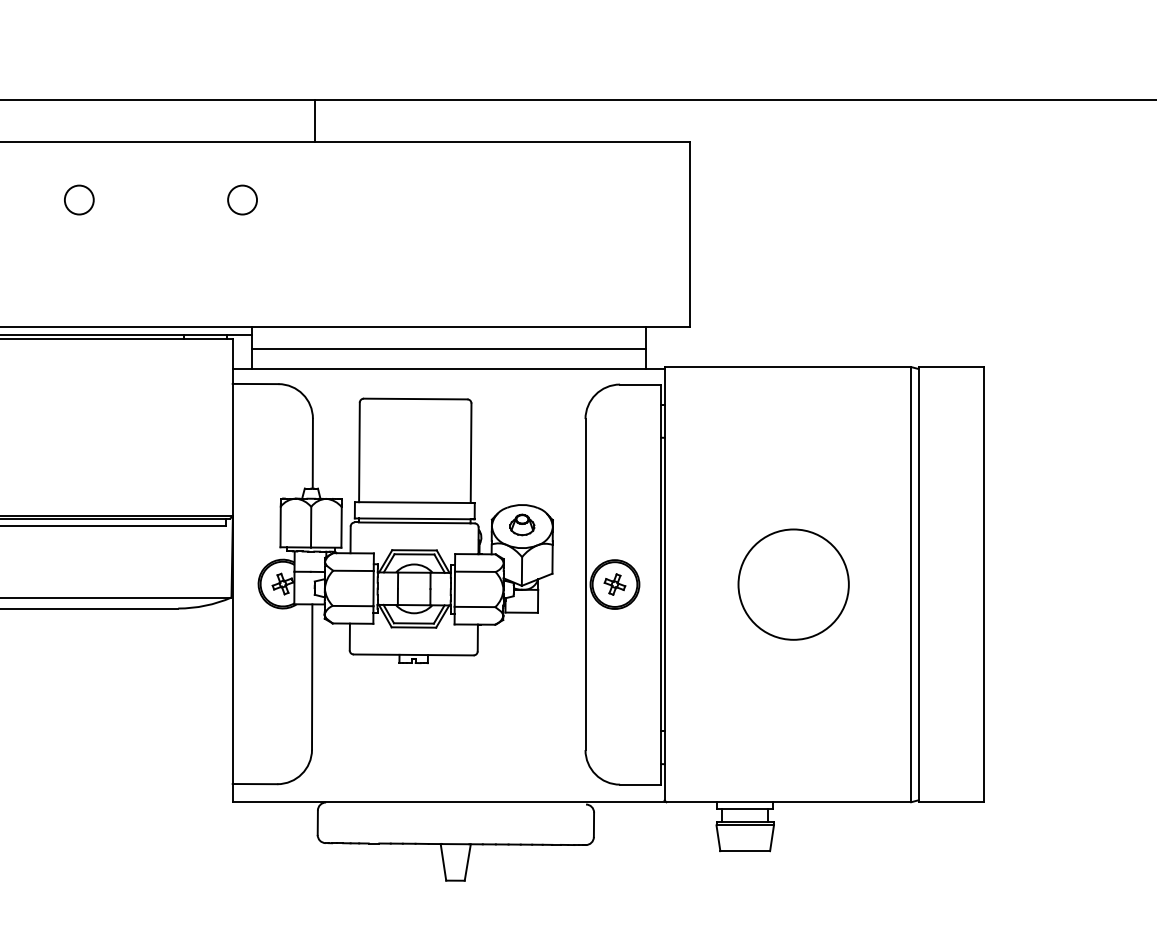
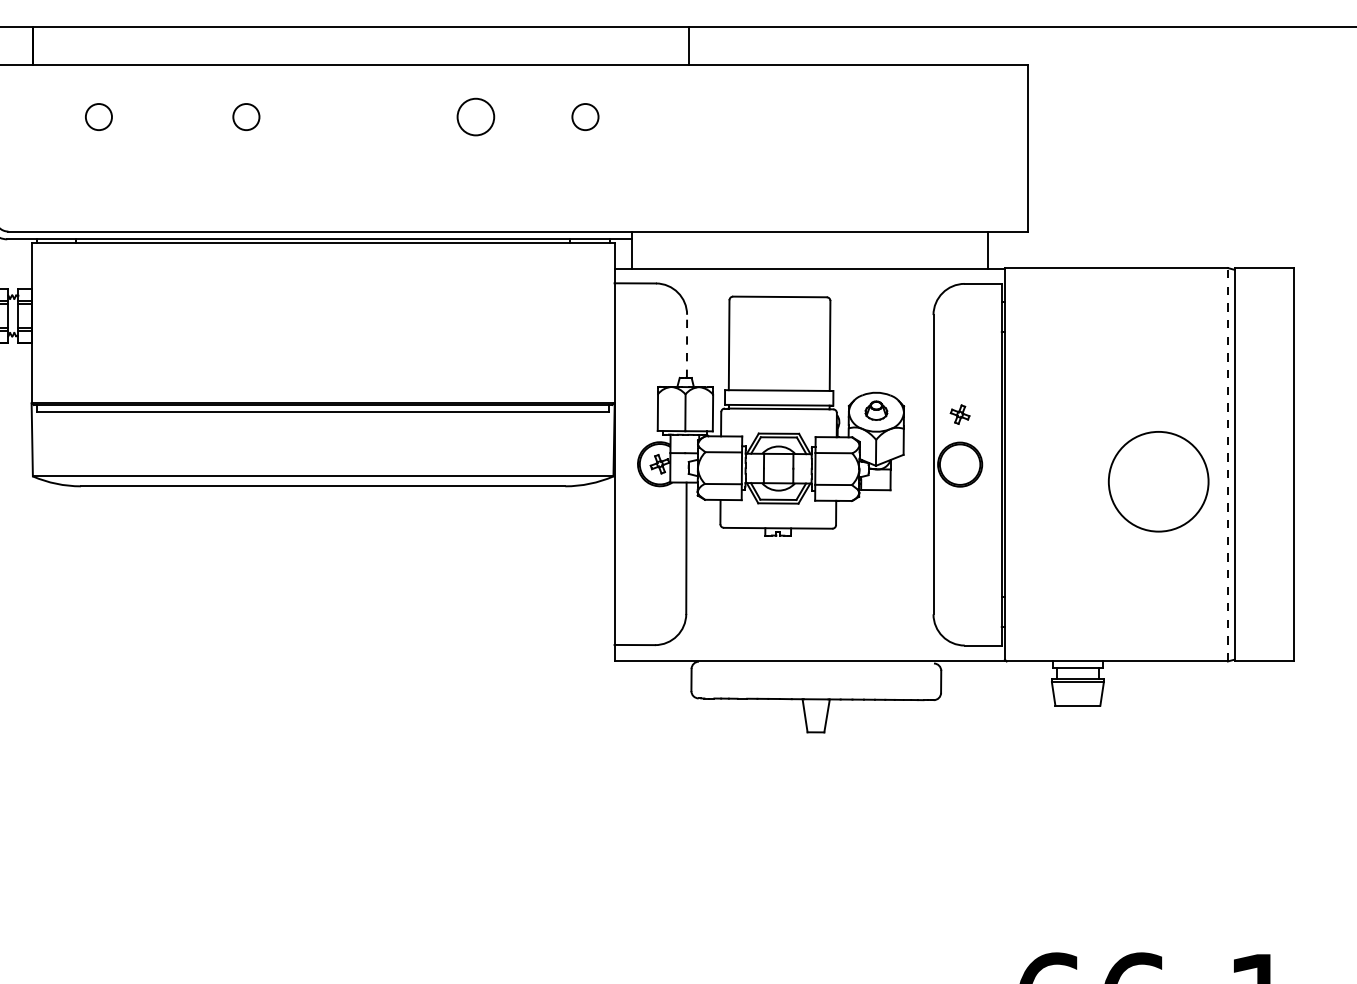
circle: (242, 199) -> (585, 116), moved
circle: (78, 200) -> (475, 117), size x1.4
line: (449, 348) -> (810, 251), removed
line: (313, 453) -> (687, 346), solid -> dashed
part: (614, 584) -> (959, 414), moved
circle: (793, 584) -> (1158, 481), moved
line: (910, 584) -> (1227, 464), solid -> dashed

